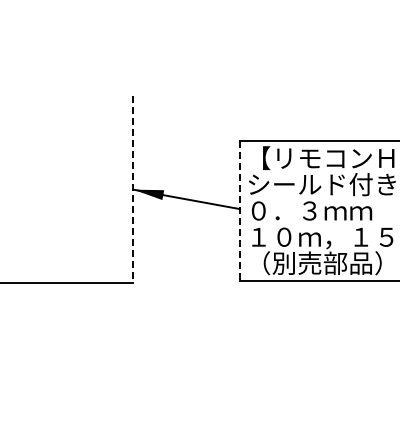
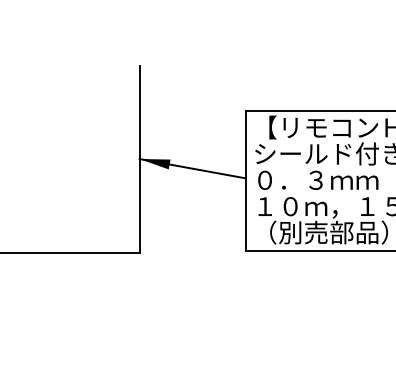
line: (133, 189) -> (139, 158), dashed -> solid
line: (239, 211) -> (245, 180), dashed -> solid

